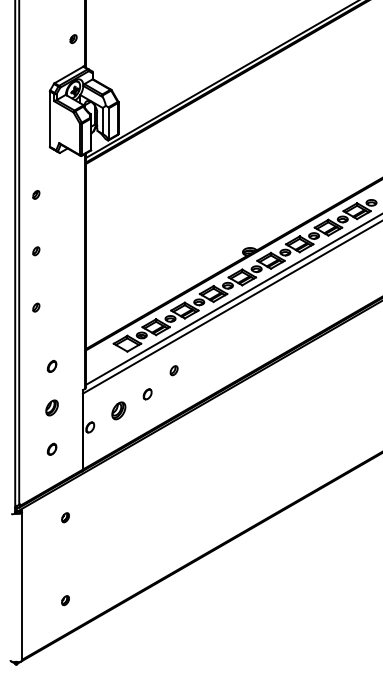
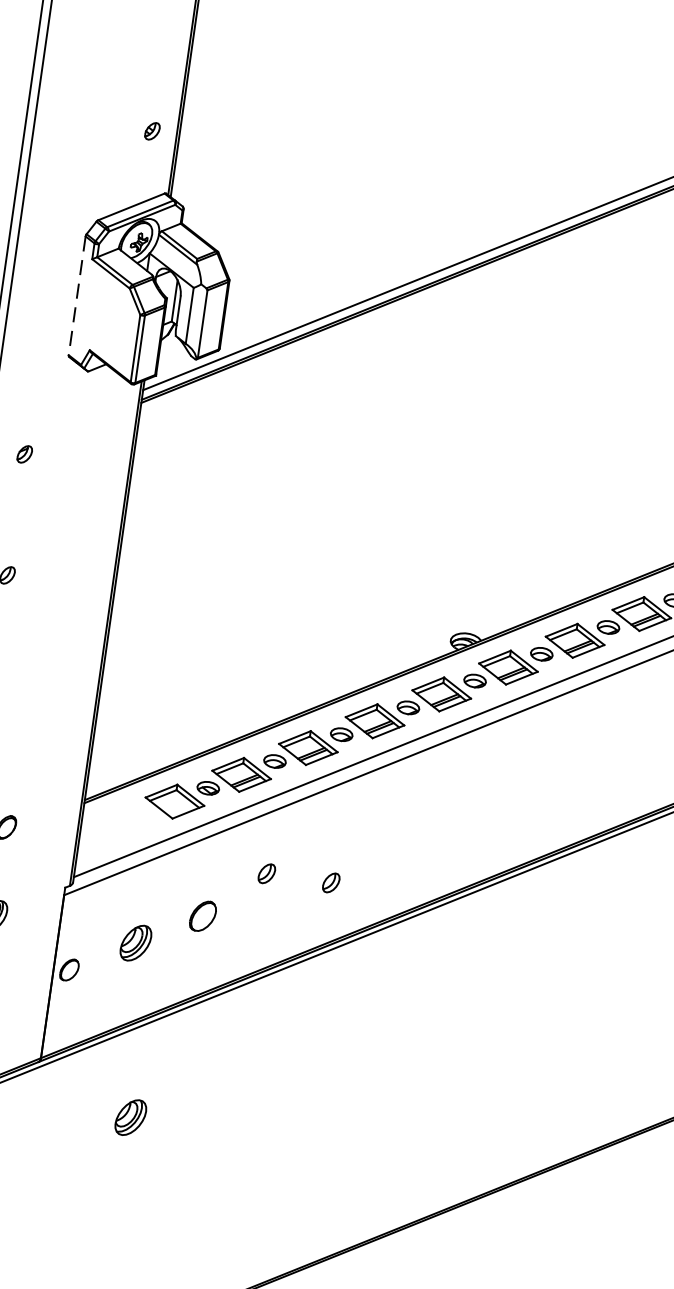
line: (49, 119) -> (76, 296), solid -> dashed
part: (203, 370) -> (329, 882), added
part: (147, 394) -> (202, 916), size x1.4
part: (127, 490) -> (130, 1116), added

